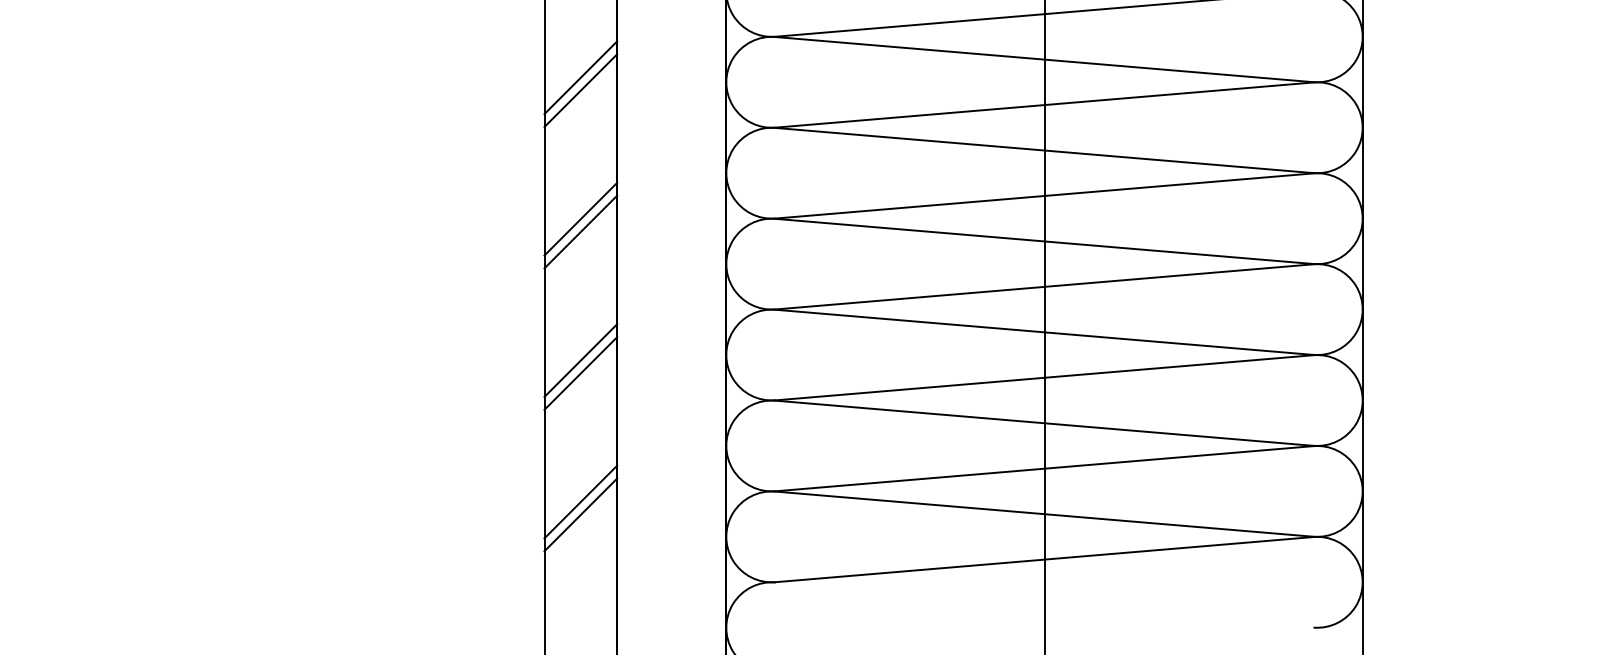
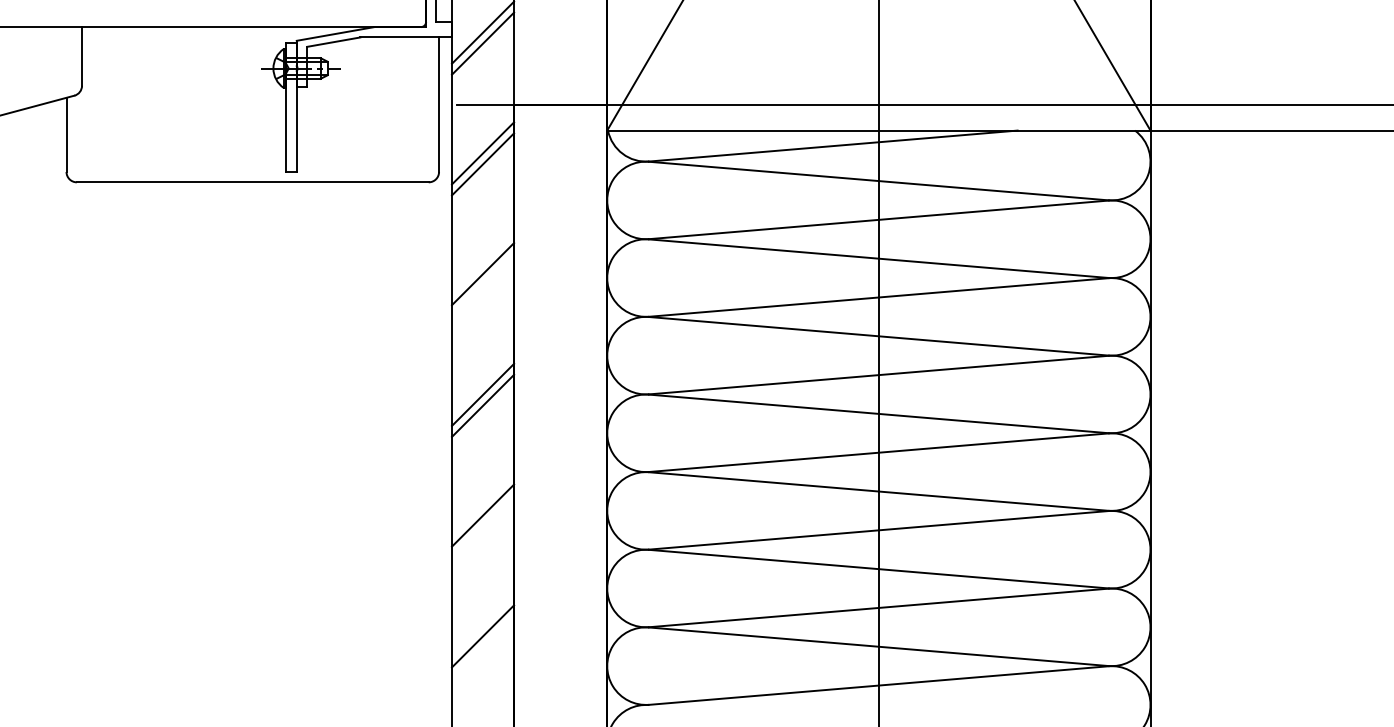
line: (581, 91) -> (483, 285), removed
line: (581, 373) -> (483, 526), removed
line: (581, 515) -> (483, 647), removed

